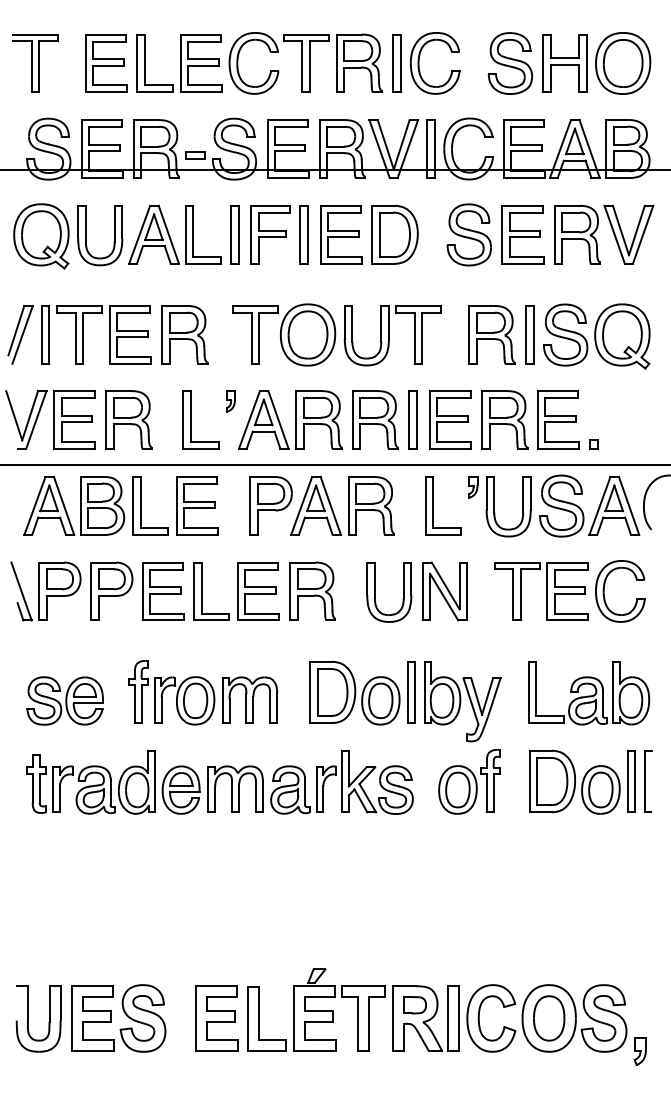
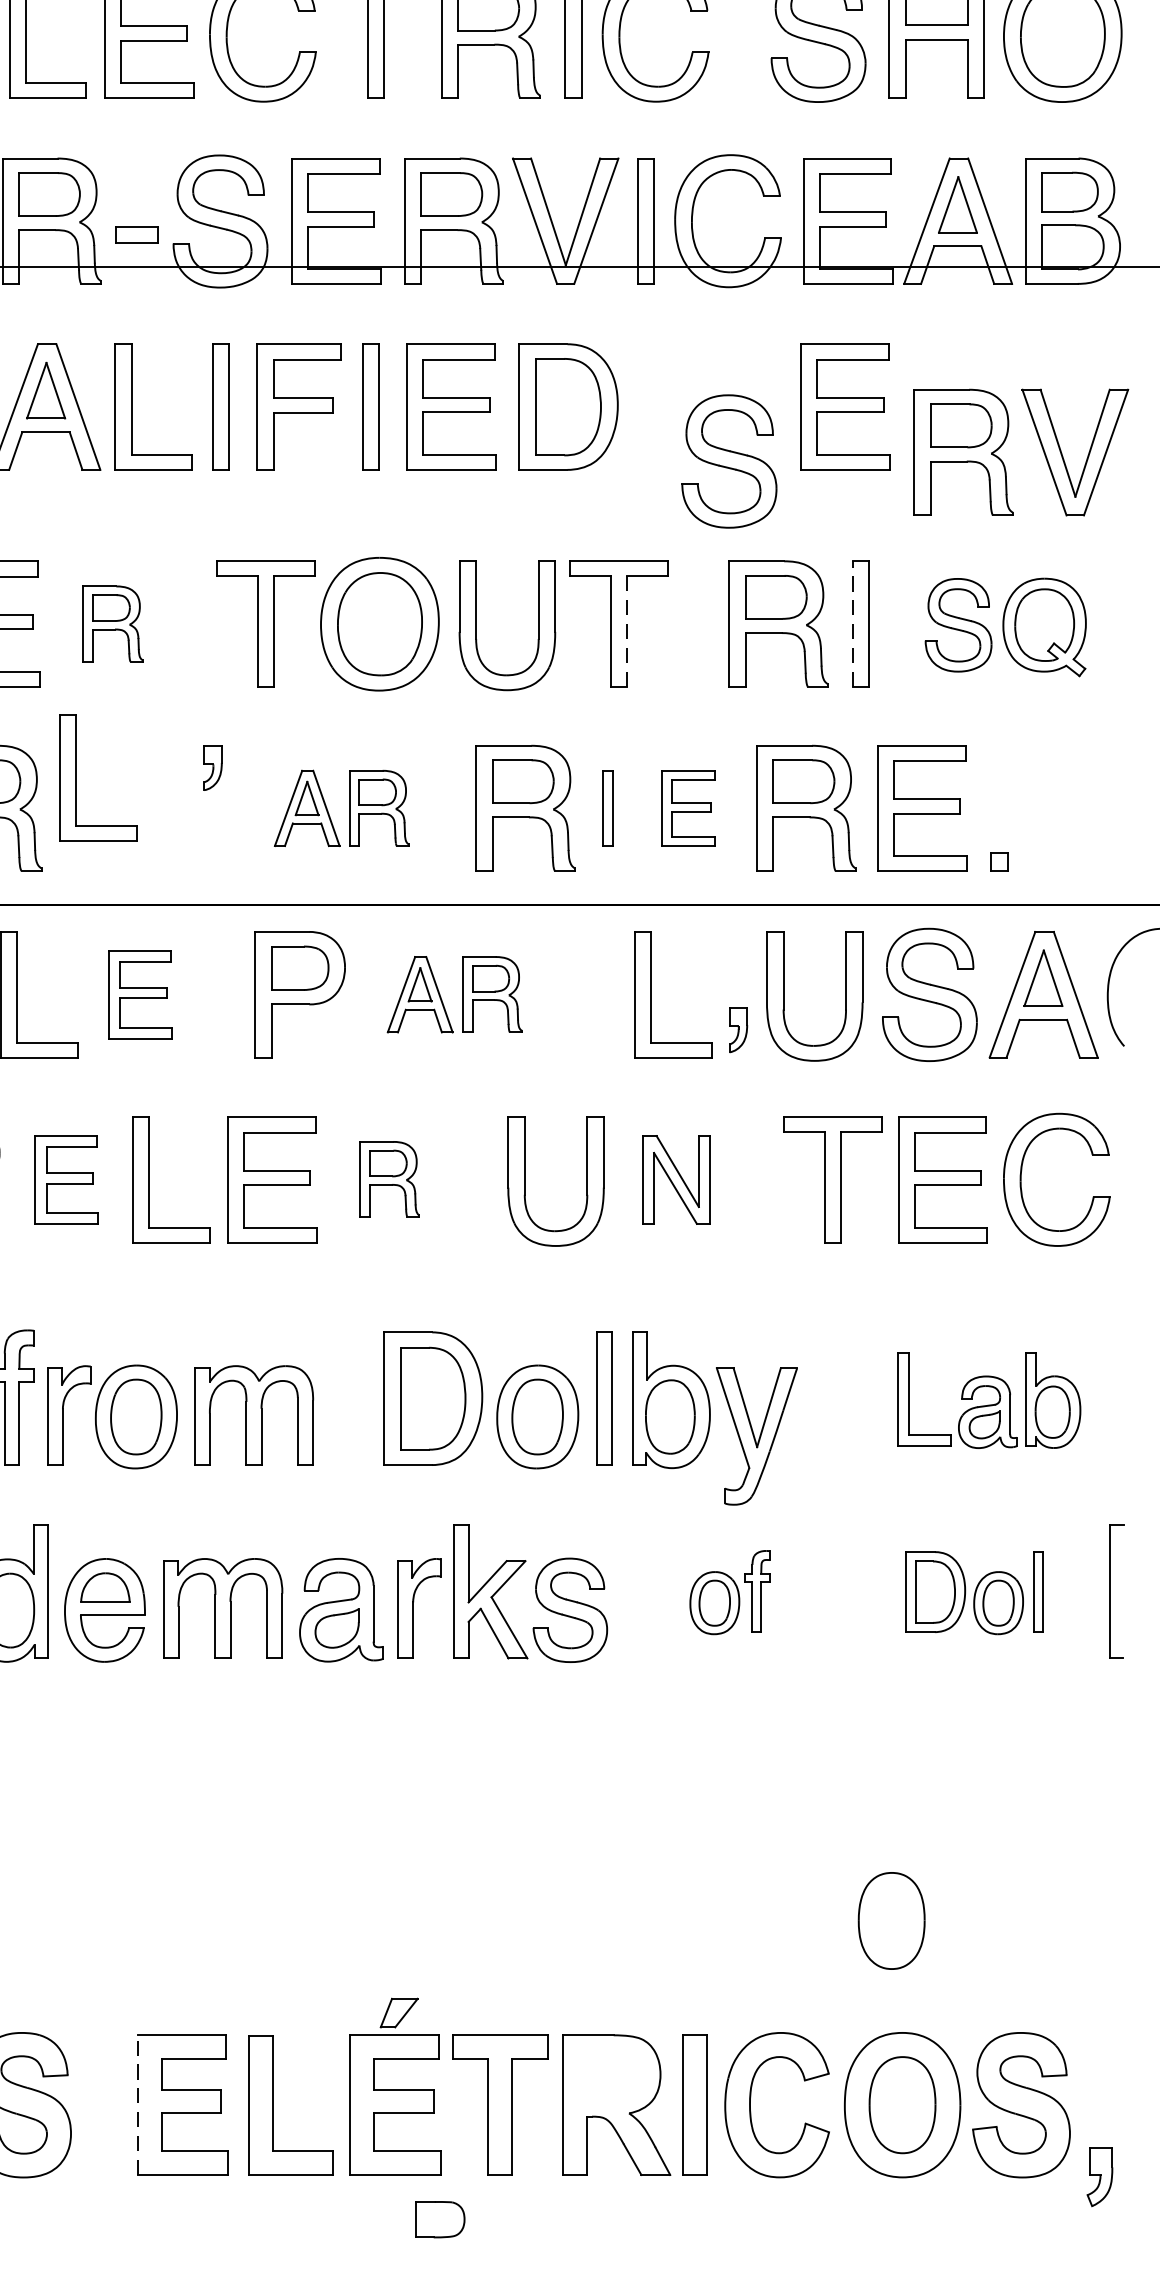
part: (596, 231) -> (1005, 445), moved
part: (468, 234) -> (727, 460), moved
part: (184, 334) -> (112, 623), size x0.6
line: (526, 334) -> (853, 623), solid -> dashed
part: (596, 336) -> (1005, 627), size x0.7
line: (422, 338) -> (627, 631), solid -> dashed
part: (191, 419) -> (77, 776), moved
part: (290, 419) -> (341, 807), size x0.6
part: (412, 419) -> (606, 807), size x0.6
part: (450, 419) -> (688, 807), size x0.6
part: (473, 487) -> (738, 1030), moved
part: (197, 505) -> (140, 993), size x0.7
part: (342, 505) -> (454, 993), size x0.6
part: (312, 590) -> (389, 1177), size x0.6
part: (163, 591) -> (66, 1179), size x0.7
part: (444, 591) -> (675, 1179), size x0.7
part: (589, 693) -> (989, 1401), size x0.7
part: (469, 781) -> (729, 1591), size x0.6
part: (582, 781) -> (974, 1591), size x0.6
part: (544, 933) -> (892, 1921), added
part: (414, 1005) -> (439, 2220), moved
line: (196, 1017) -> (138, 2103), solid -> dashed

